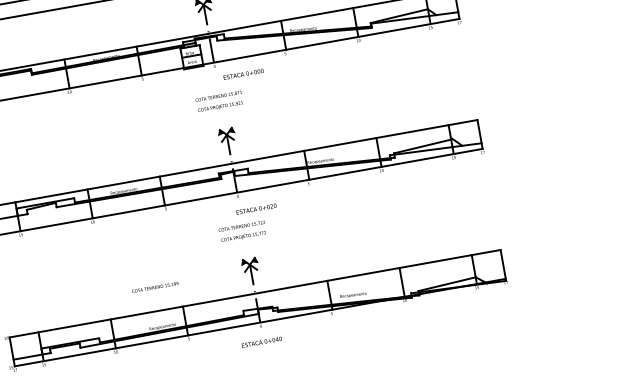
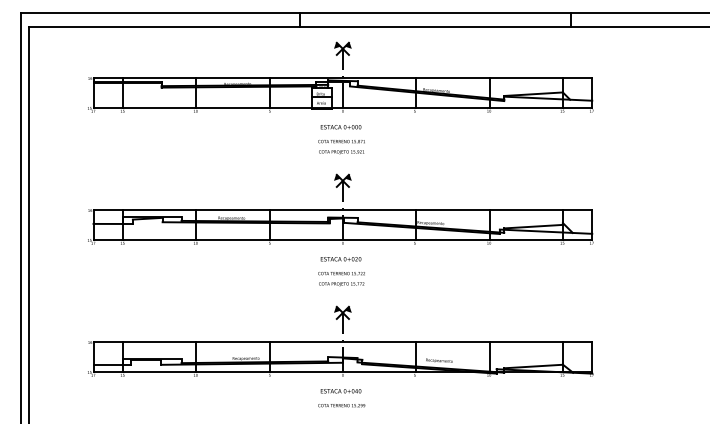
text: (243, 74) -> (340, 127), moved
text: (256, 209) -> (340, 259), moved
text: (155, 287) -> (341, 405), moved

